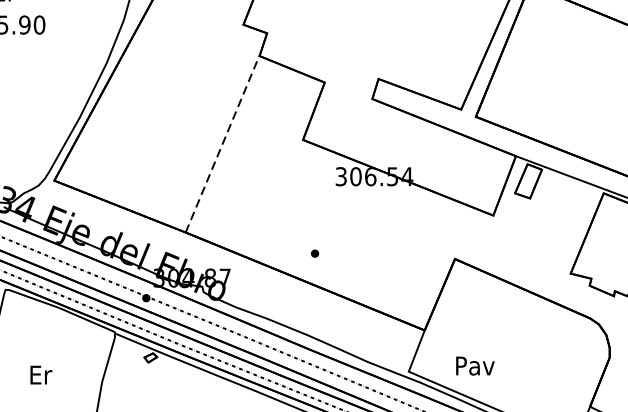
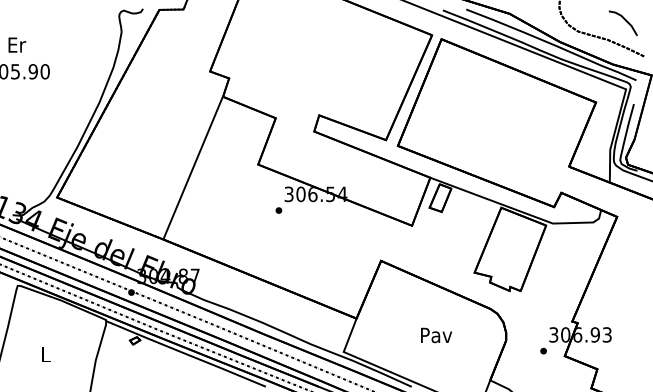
line: (223, 143) -> (193, 167), dashed -> solid
part: (314, 253) -> (278, 210), moved
text: (475, 366) -> (436, 335), moved
text: (41, 374) -> (46, 354), Er -> L

